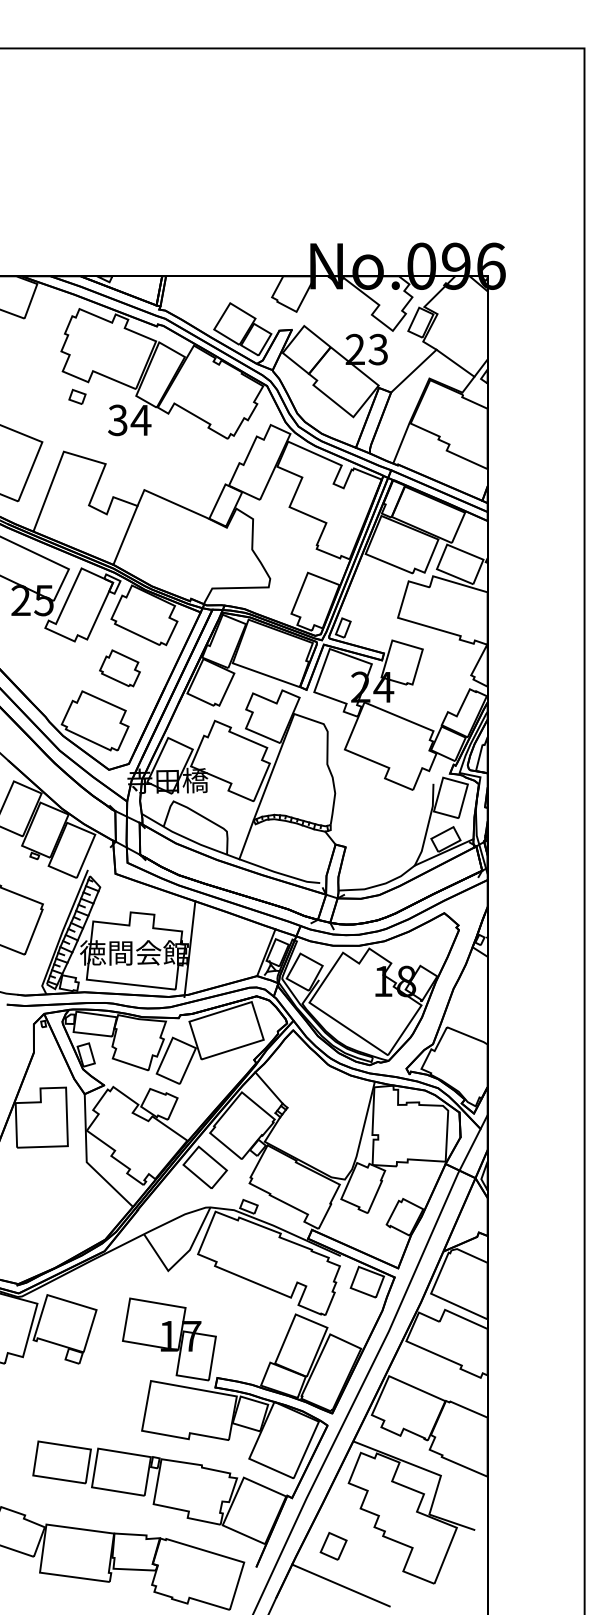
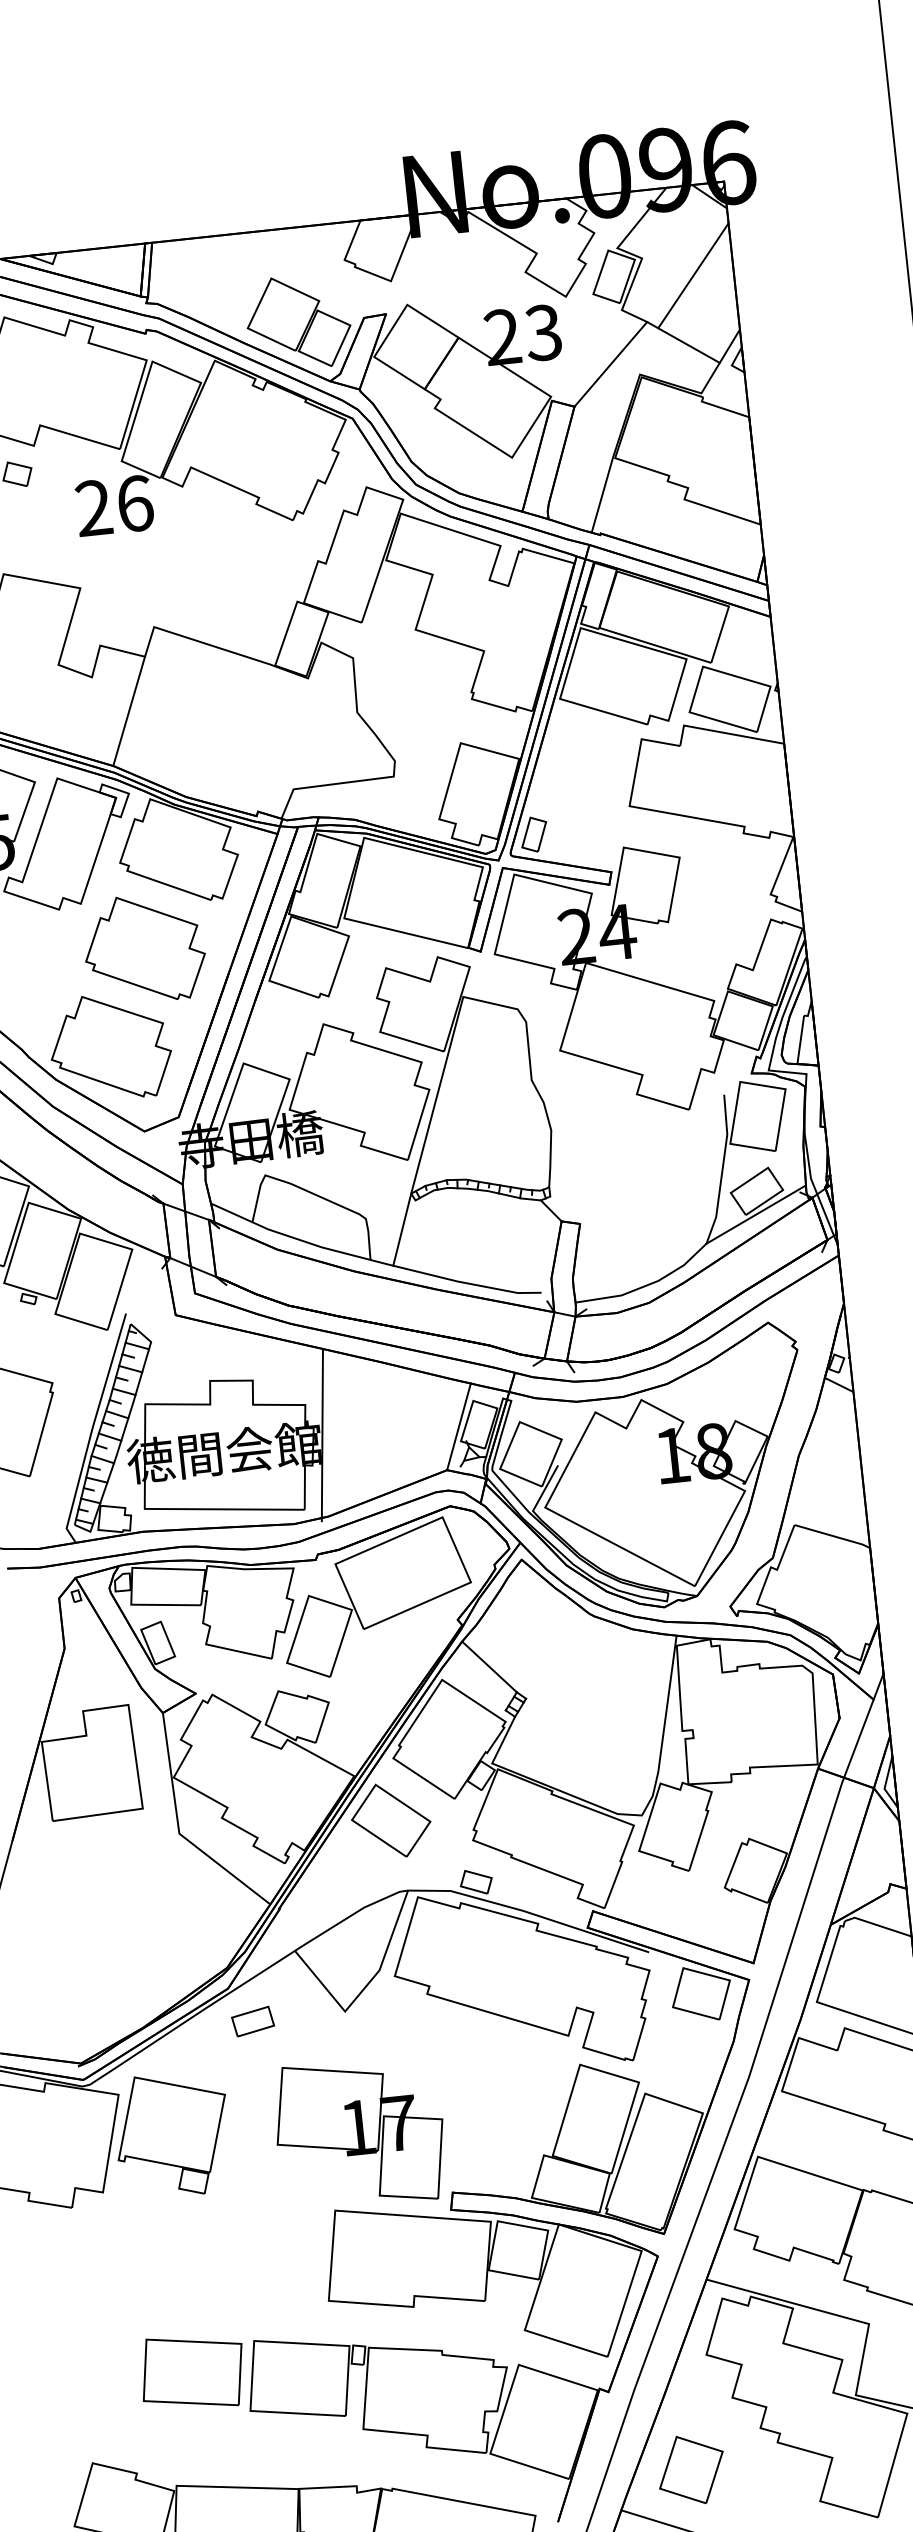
line: (464, 326) -> (692, 275), added
text: (129, 420) -> (114, 506), 34 -> 26
part: (119, 668) -> (143, 949), size x1.67
part: (116, 1270) -> (252, 2020), added
part: (333, 1546) -> (691, 2470), size x1.43

